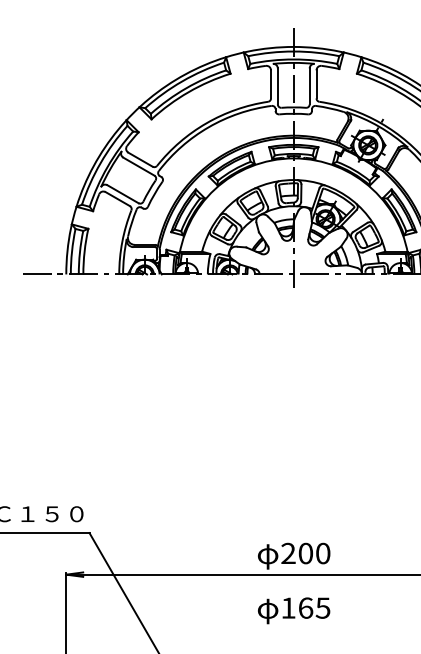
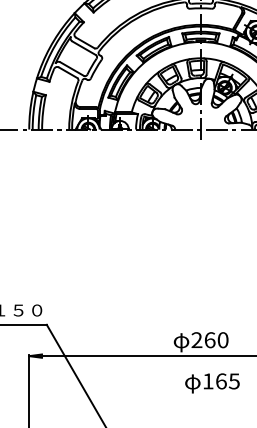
text: (305, 553) -> (209, 340), 200 -> 260
text: (294, 610) -> (212, 383), moved

